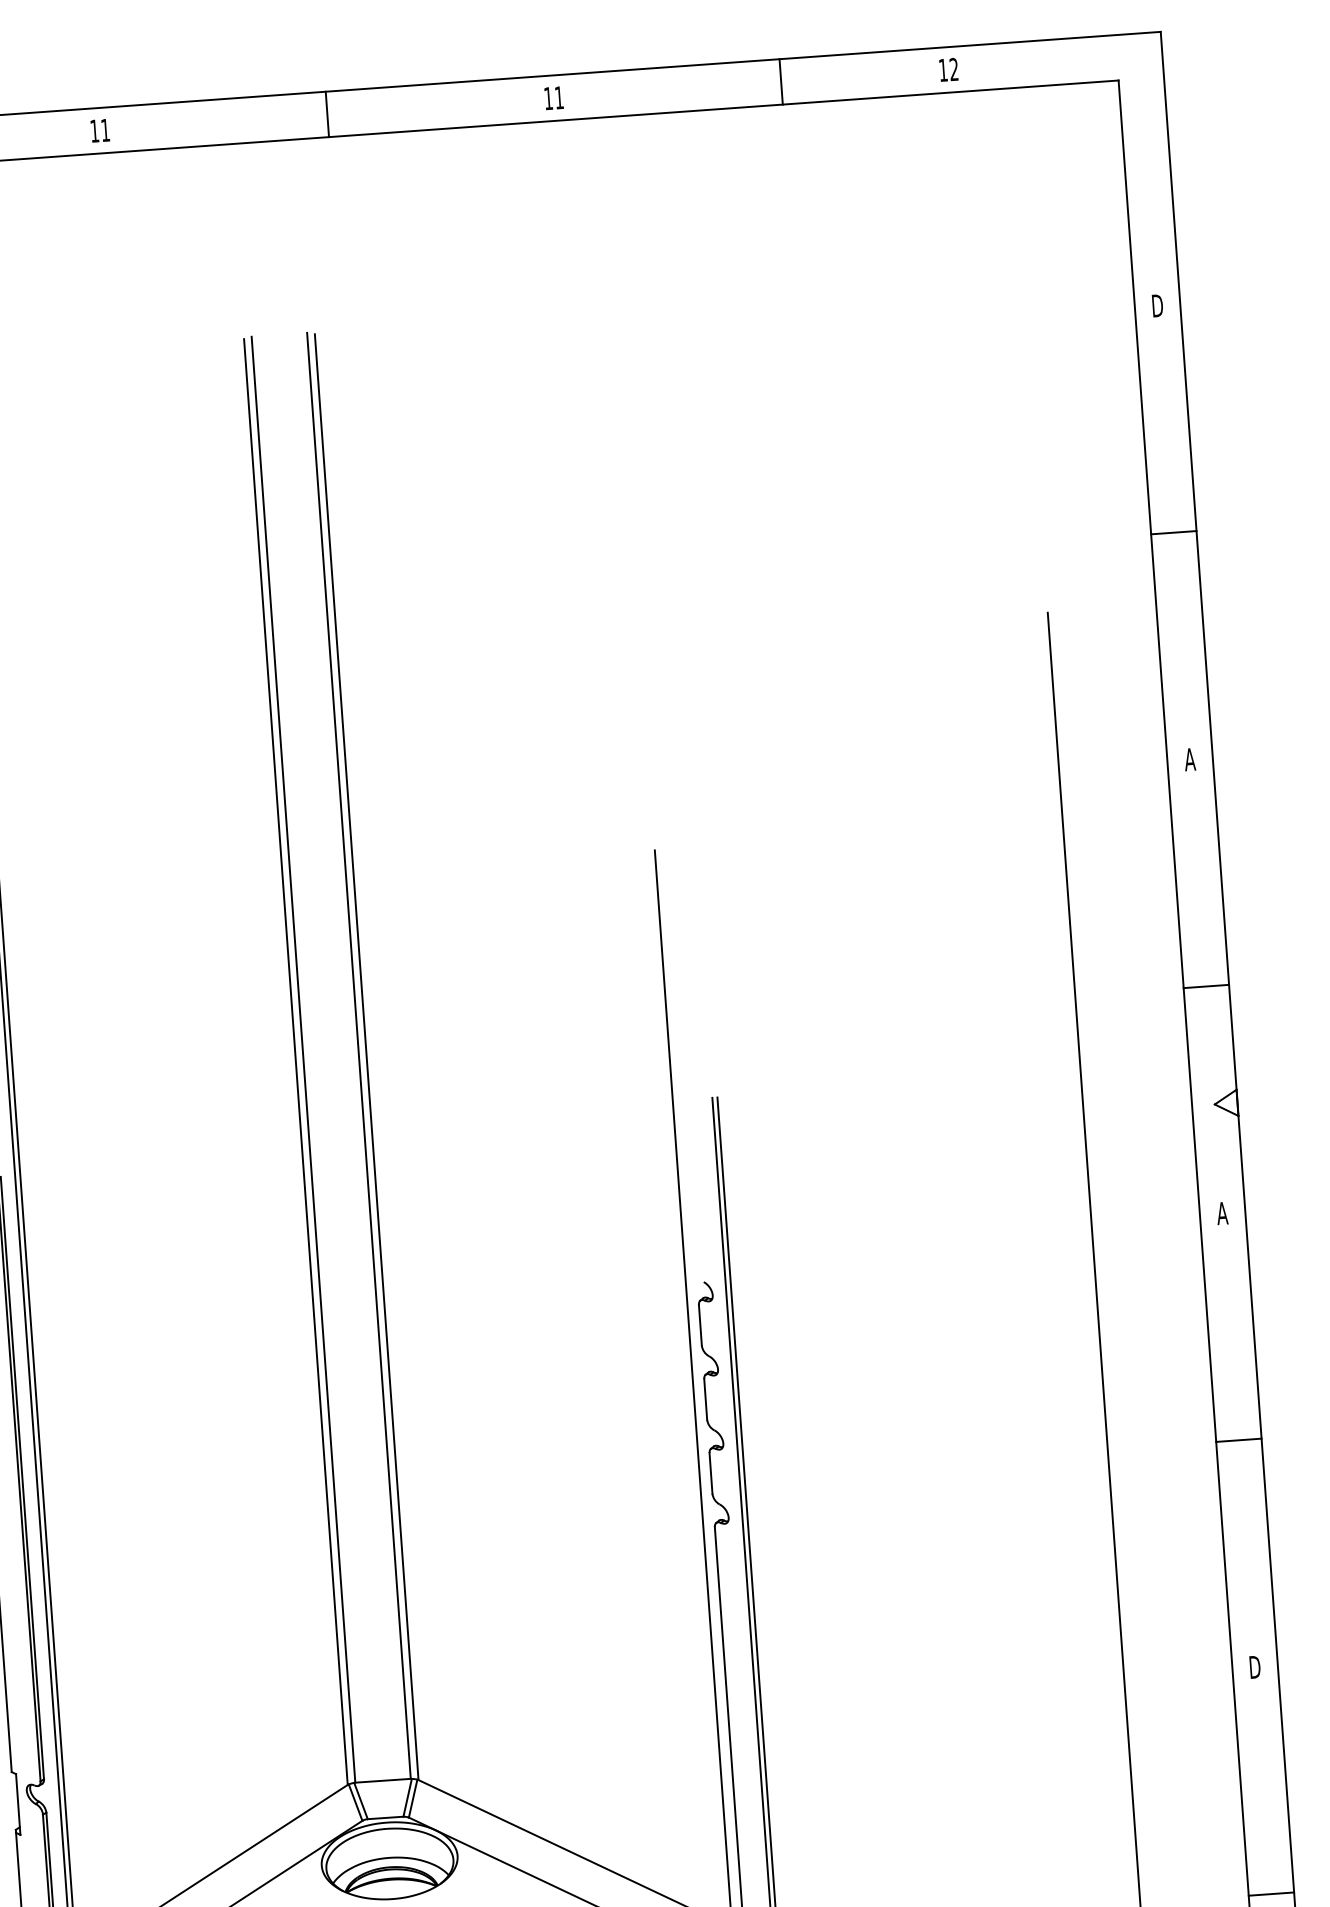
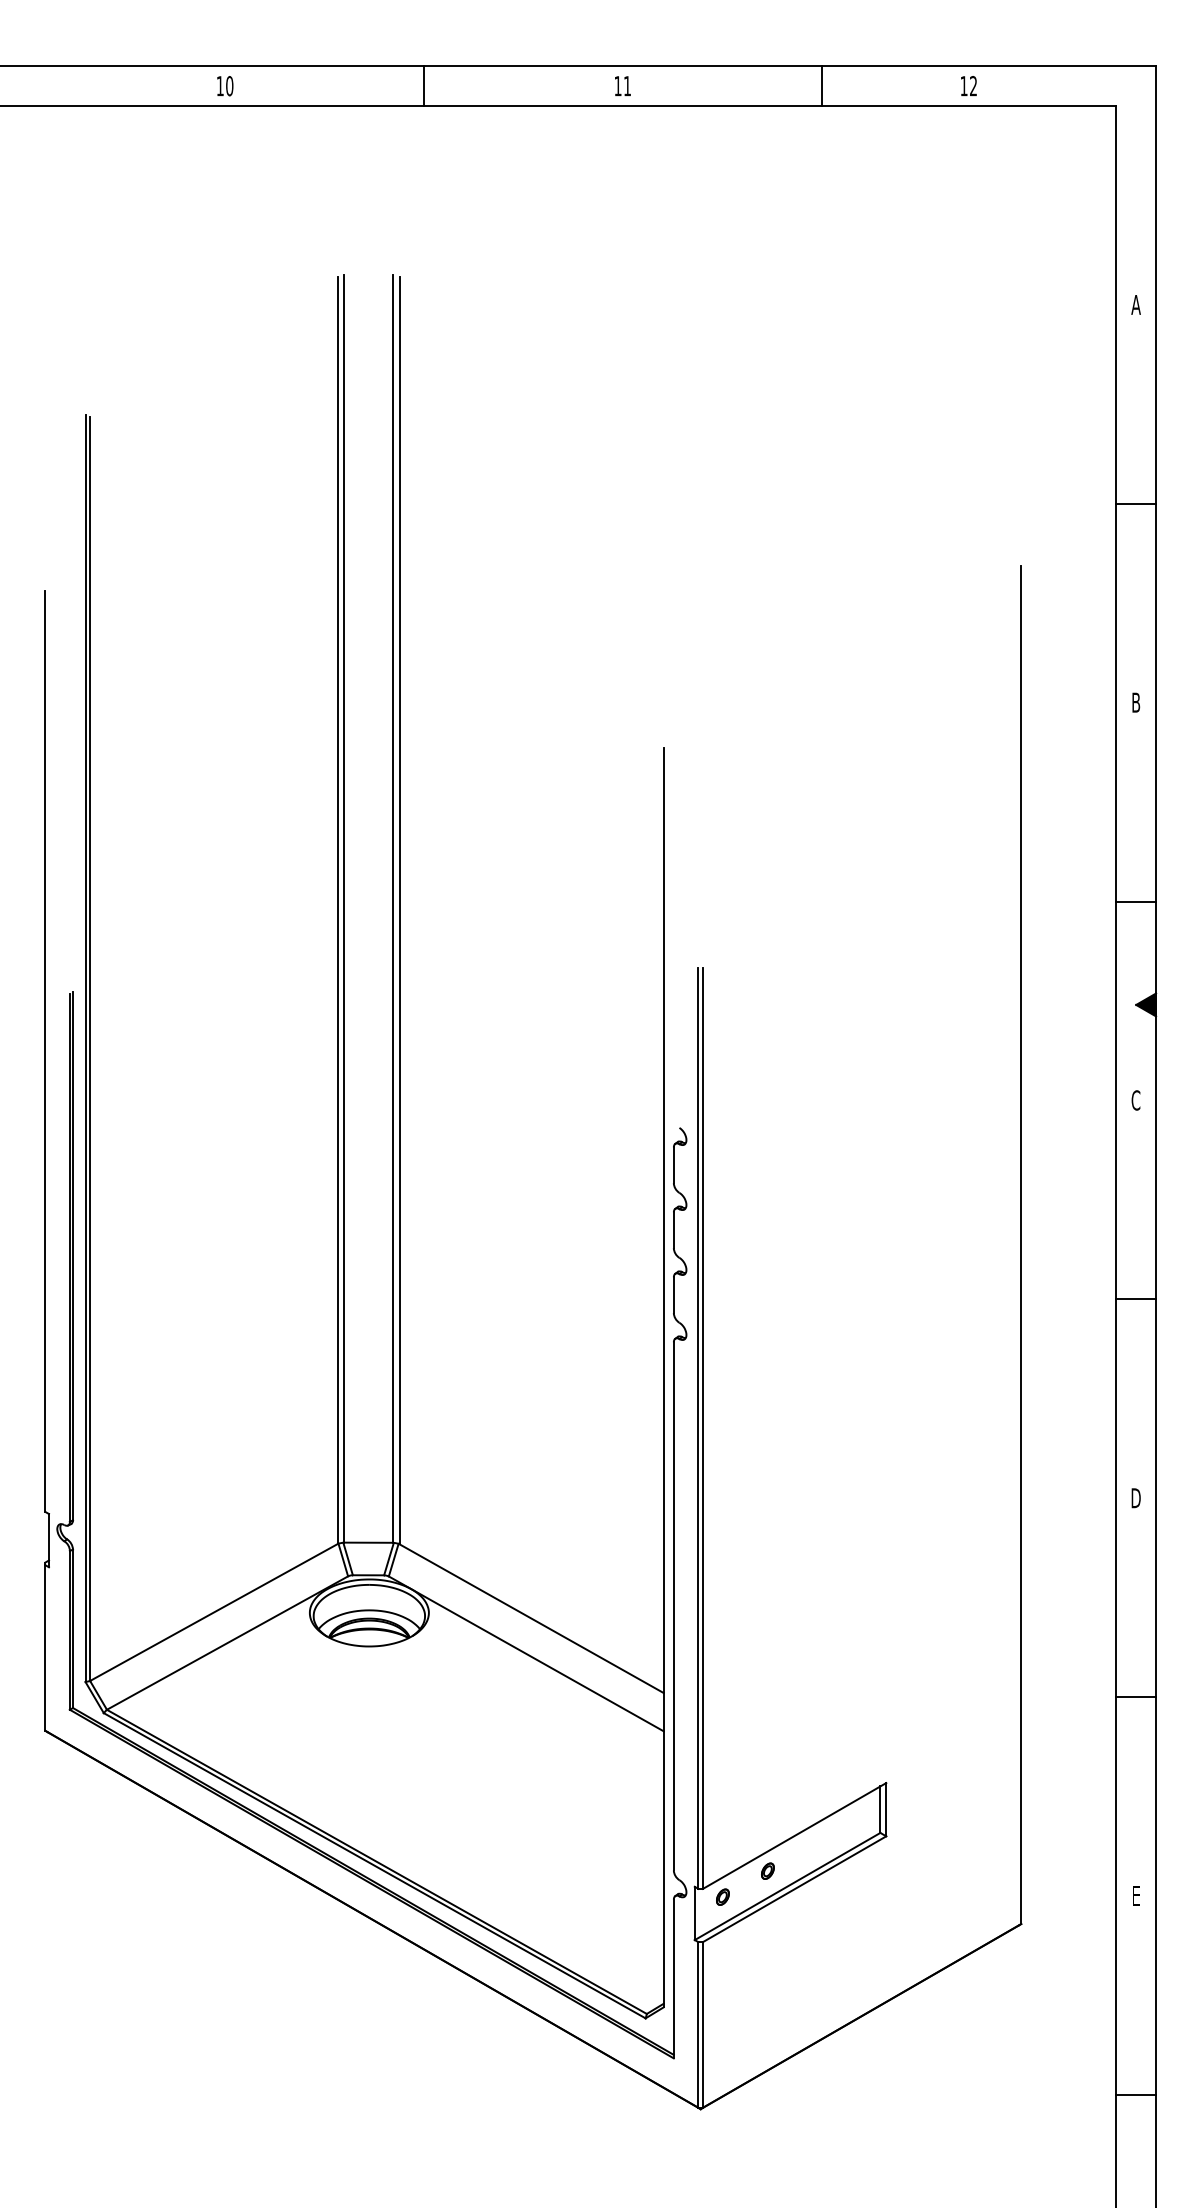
text: (105, 130) -> (229, 86), 11 -> 10
text: (1156, 305) -> (1135, 304), D -> A
text: (1189, 759) -> (1135, 702), A -> B
fill: (1226, 1103) -> (1146, 1004), added
text: (1221, 1213) -> (1135, 1100), A -> C

